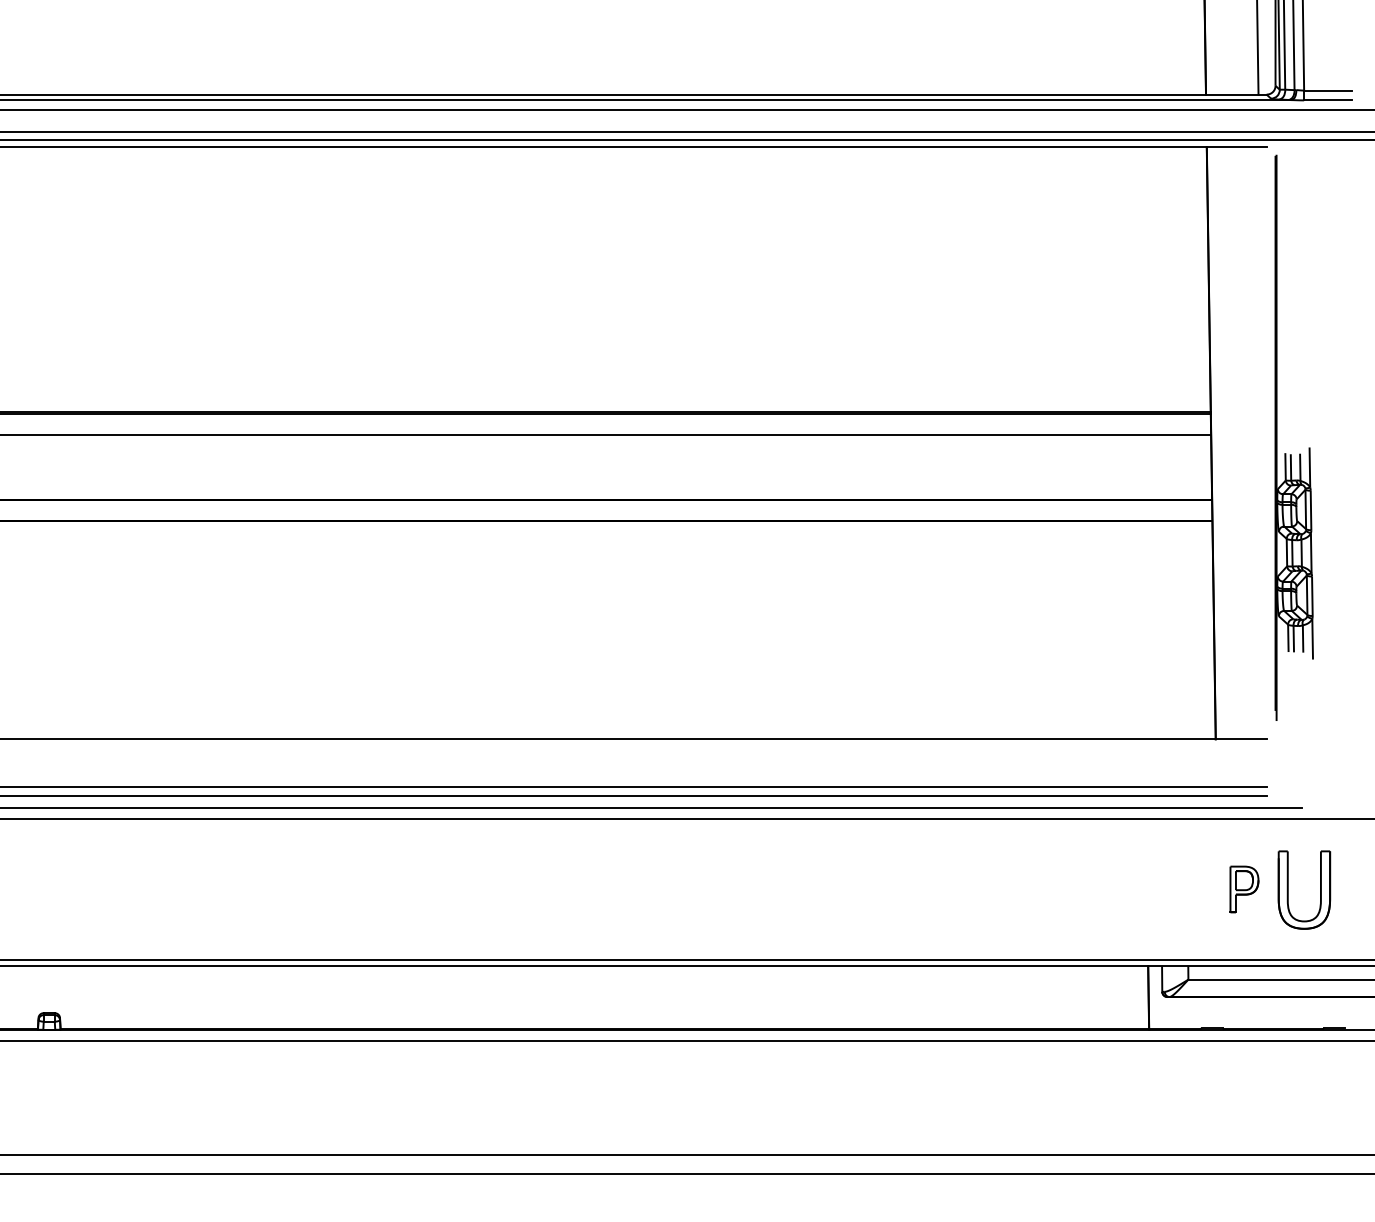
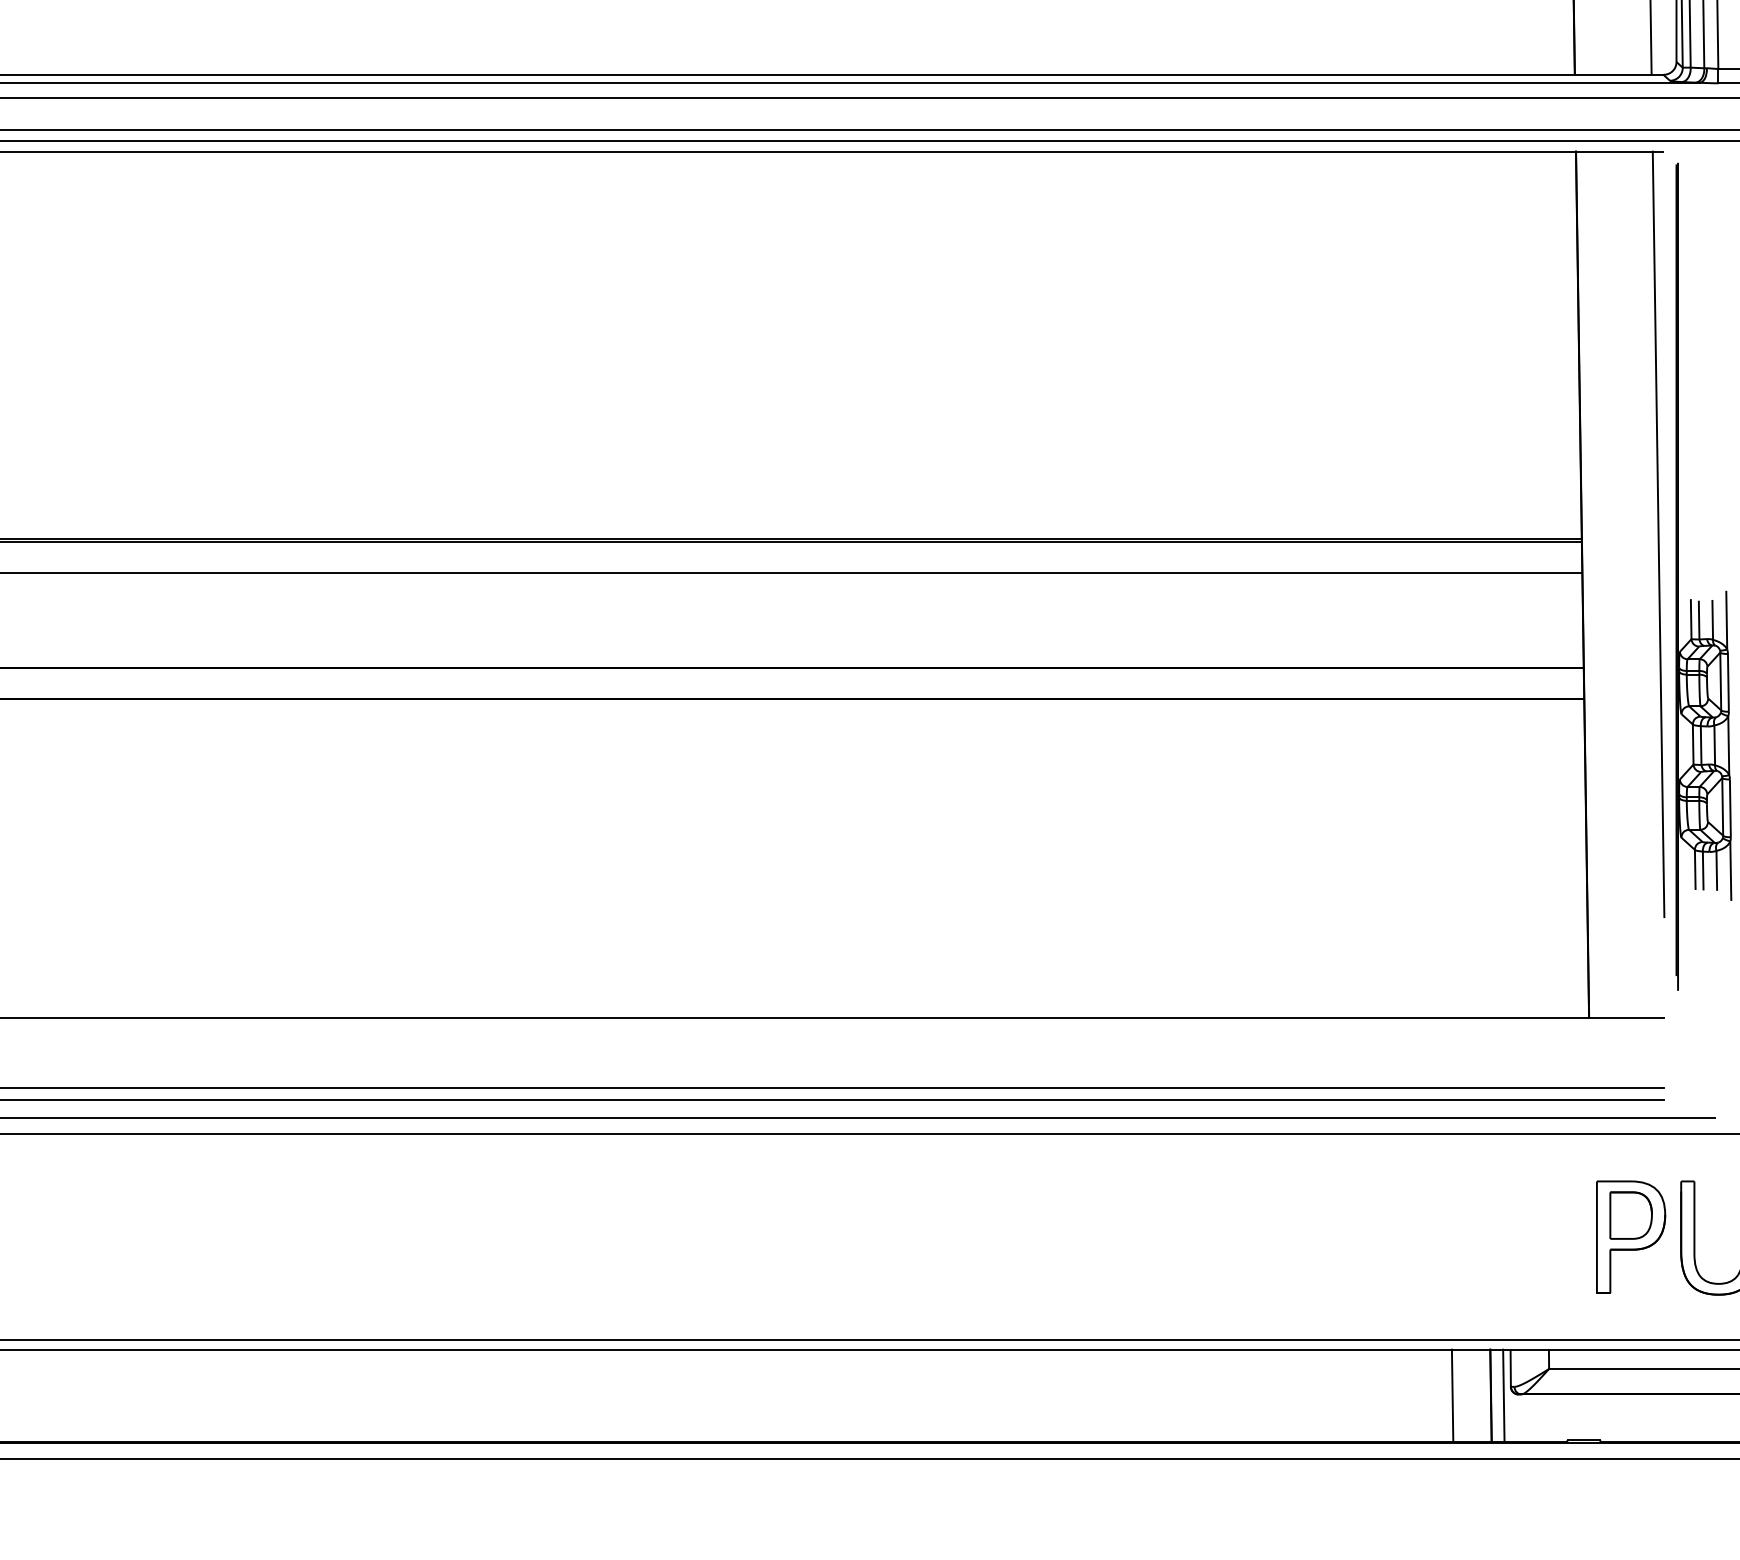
line: (1263, 408) -> (1658, 533), added
part: (1244, 889) -> (1631, 1237), size x1.67
line: (1121, 997) -> (1451, 1395), added
line: (1156, 997) -> (1502, 1395), added

